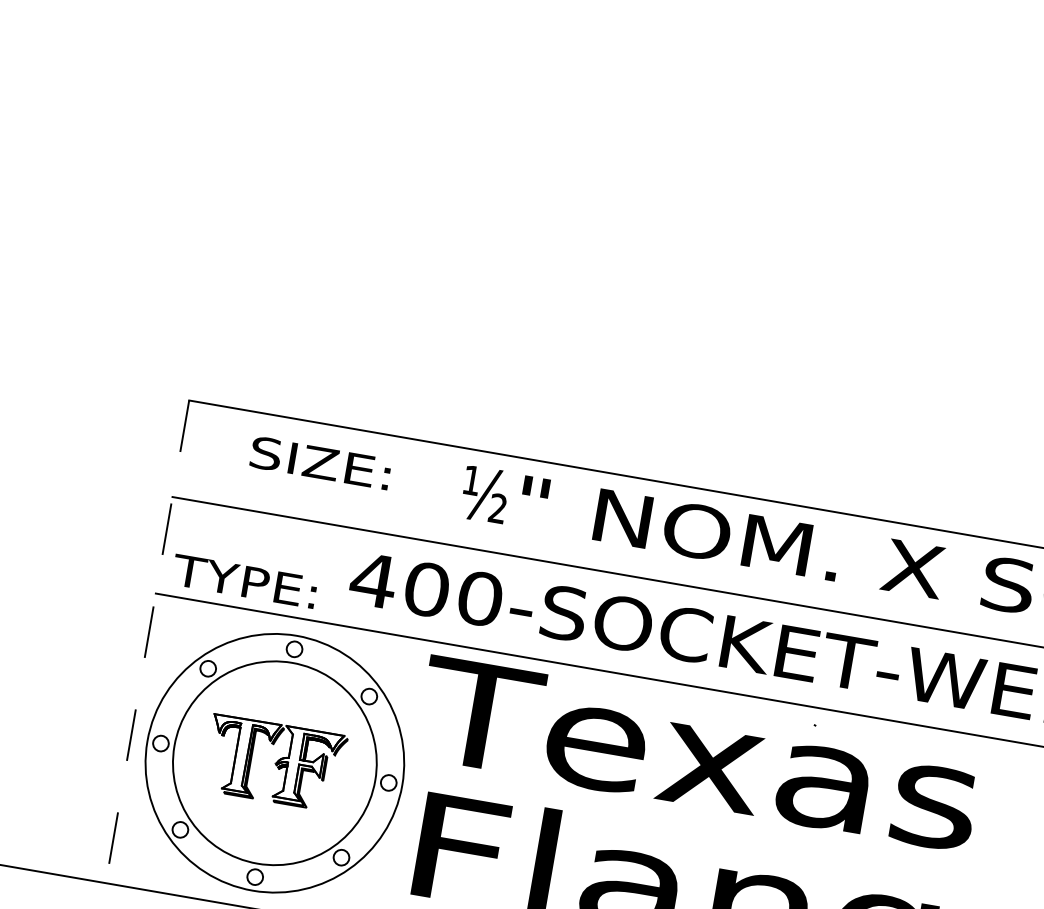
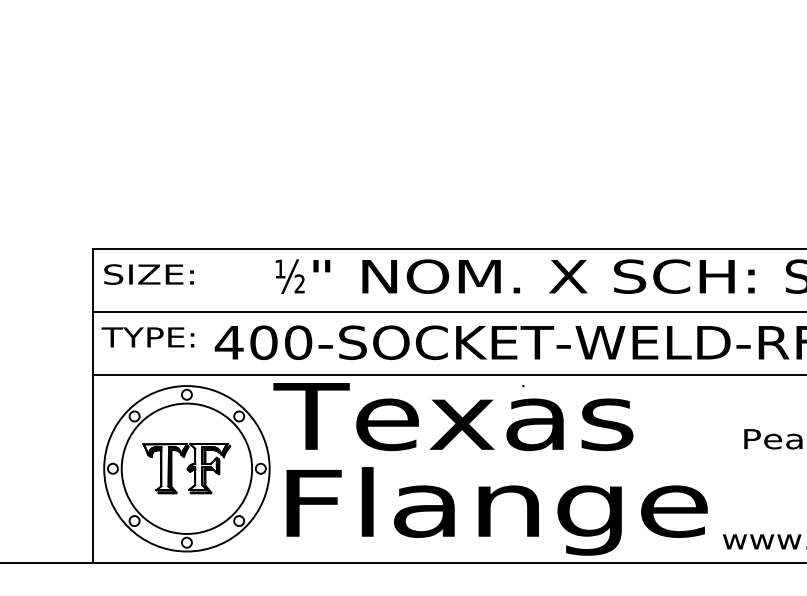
text: (319, 462) -> (148, 274), moved
text: (243, 581) -> (147, 337), moved
line: (147, 642) -> (93, 406), dashed -> solid

